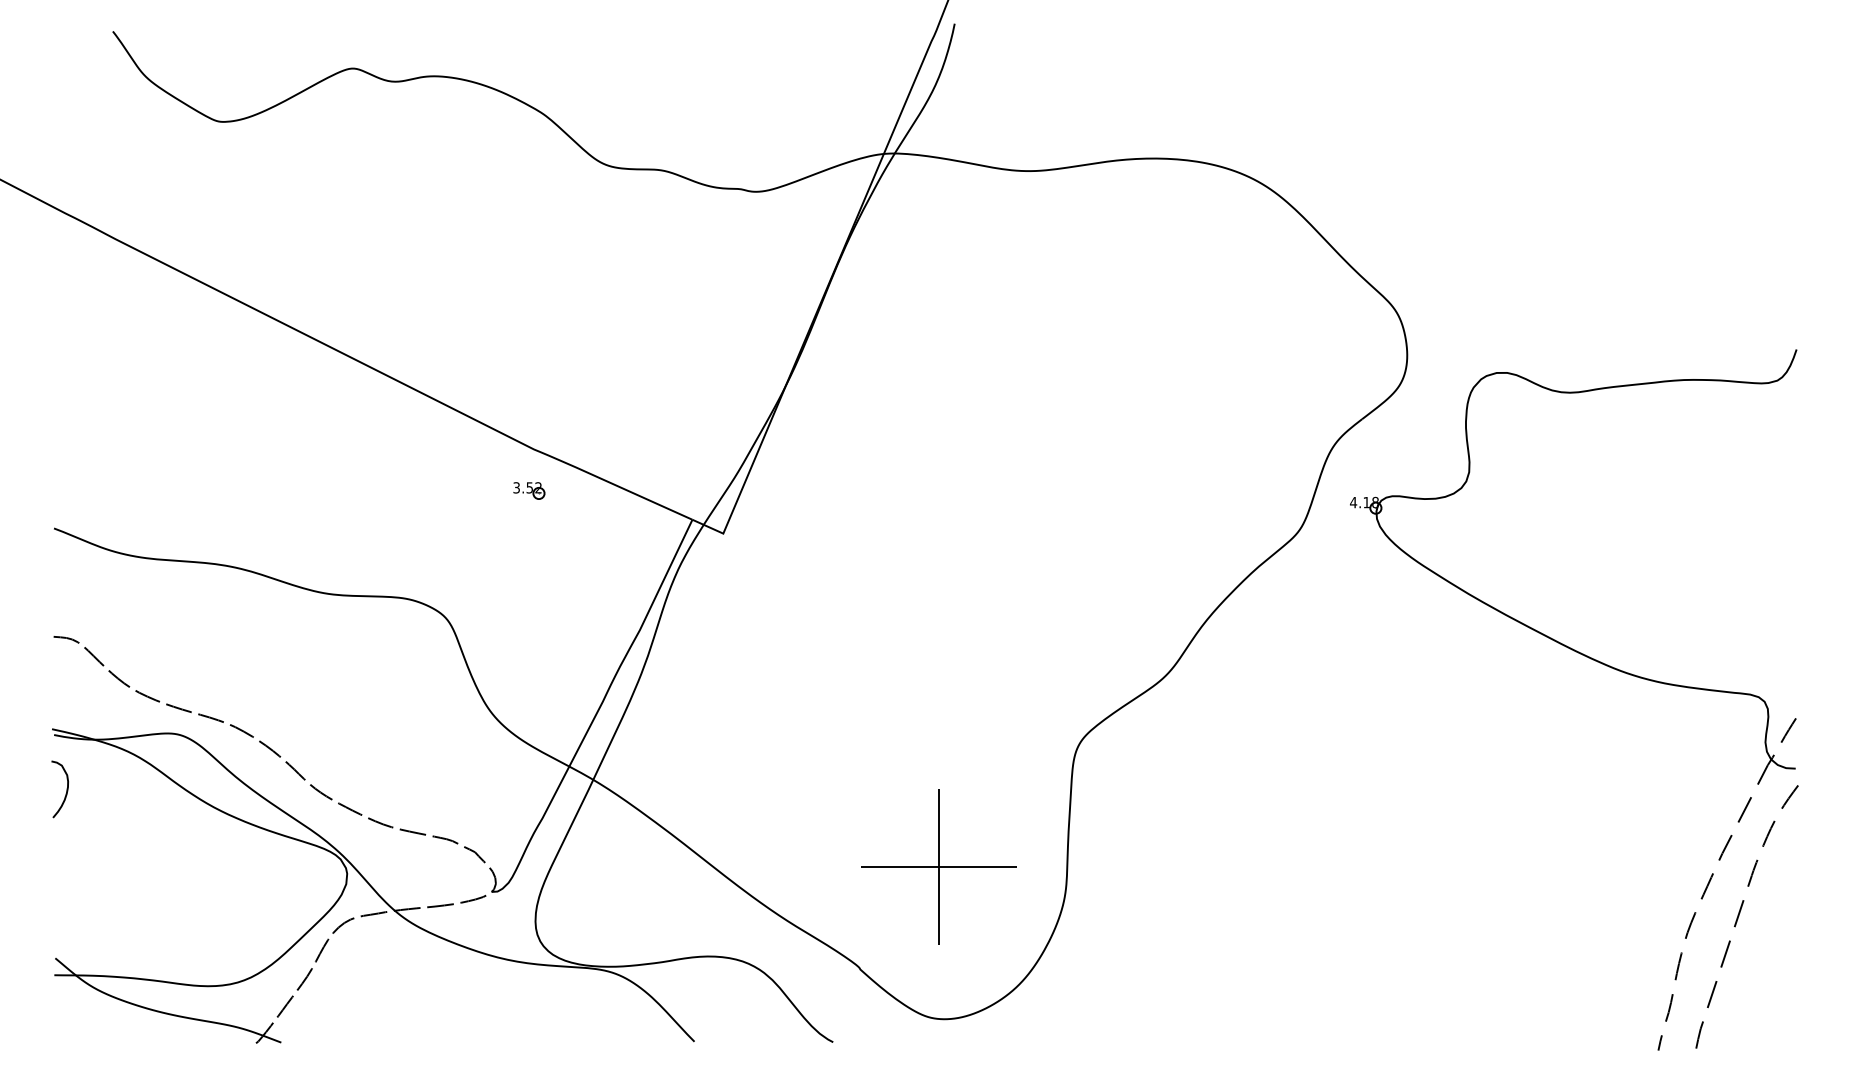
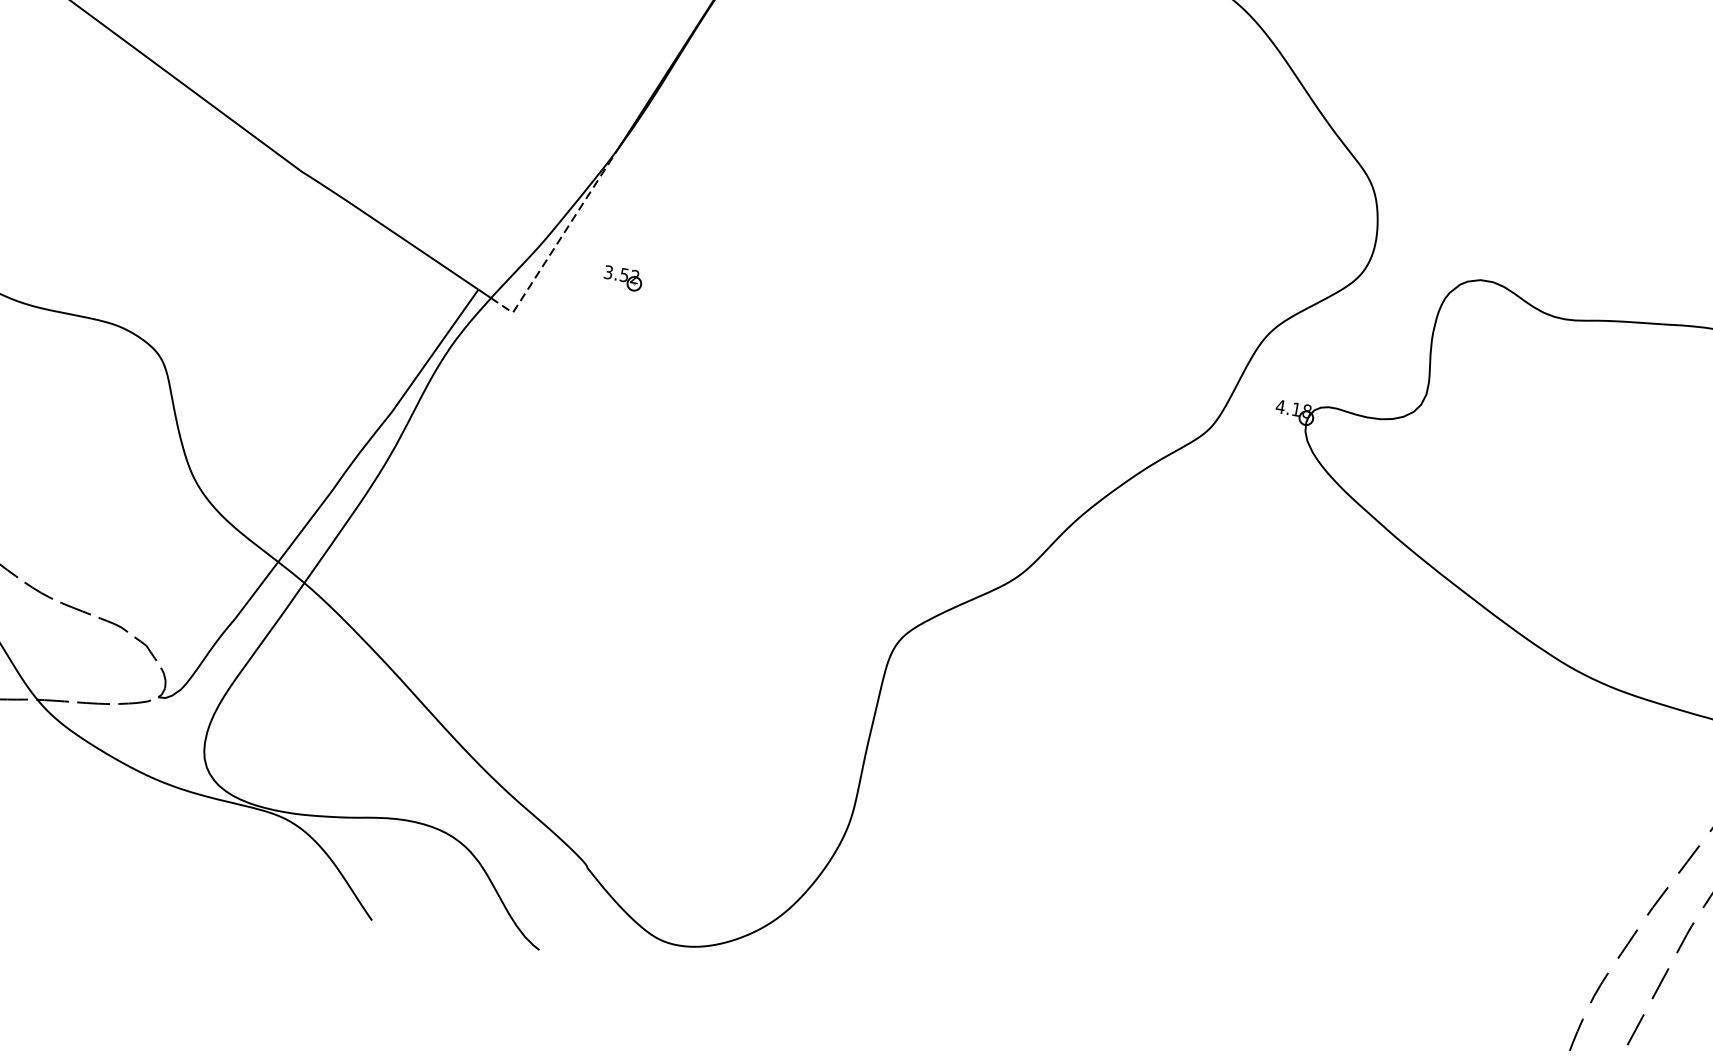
line: (750, 470) -> (558, 242), solid -> dashed
part: (529, 490) -> (623, 278), moved
part: (938, 866) -> (703, 759), removed

